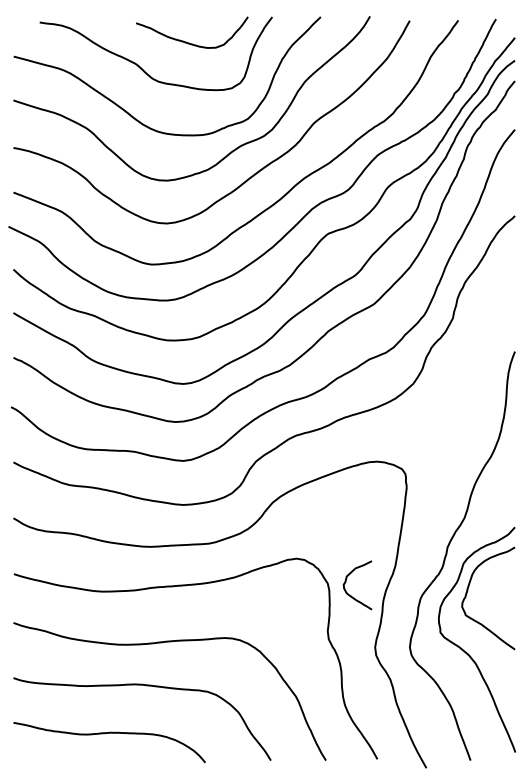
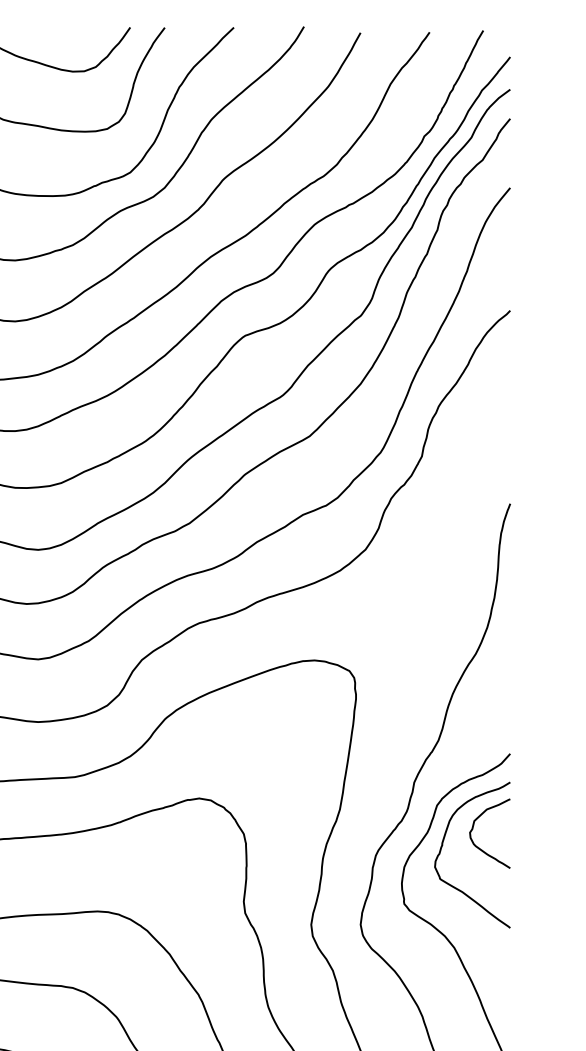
curve: (346, 582) -> (473, 829), moved

